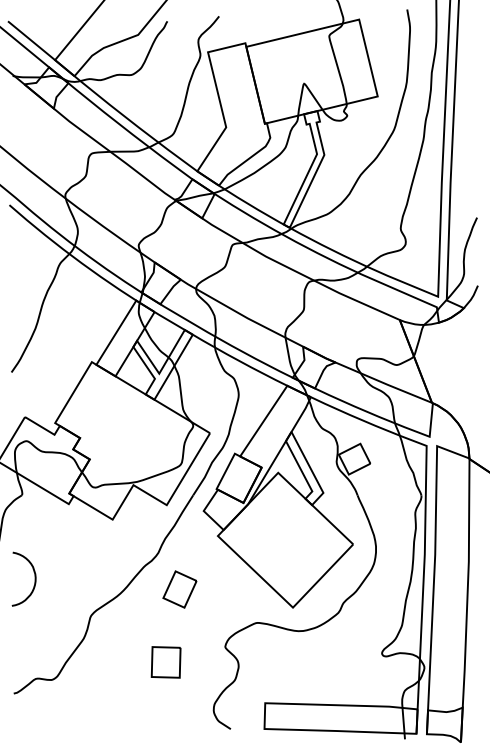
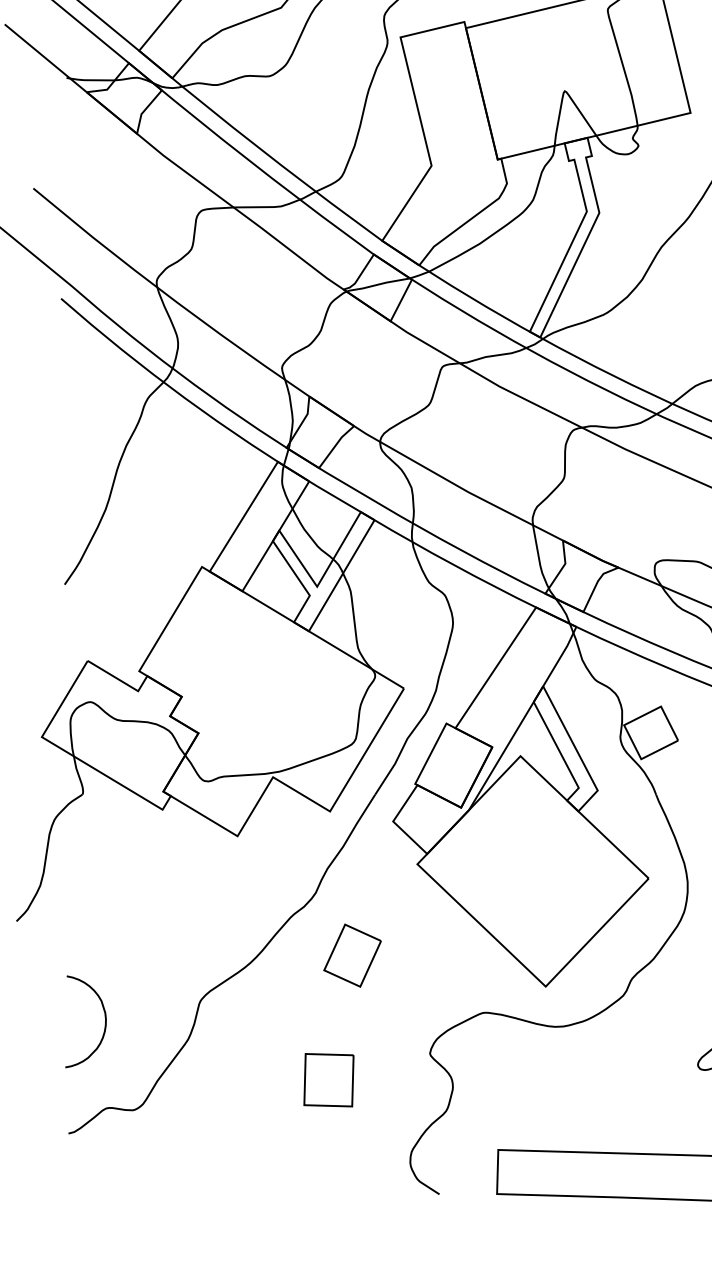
curve: (34, 578) -> (103, 1020), moved

